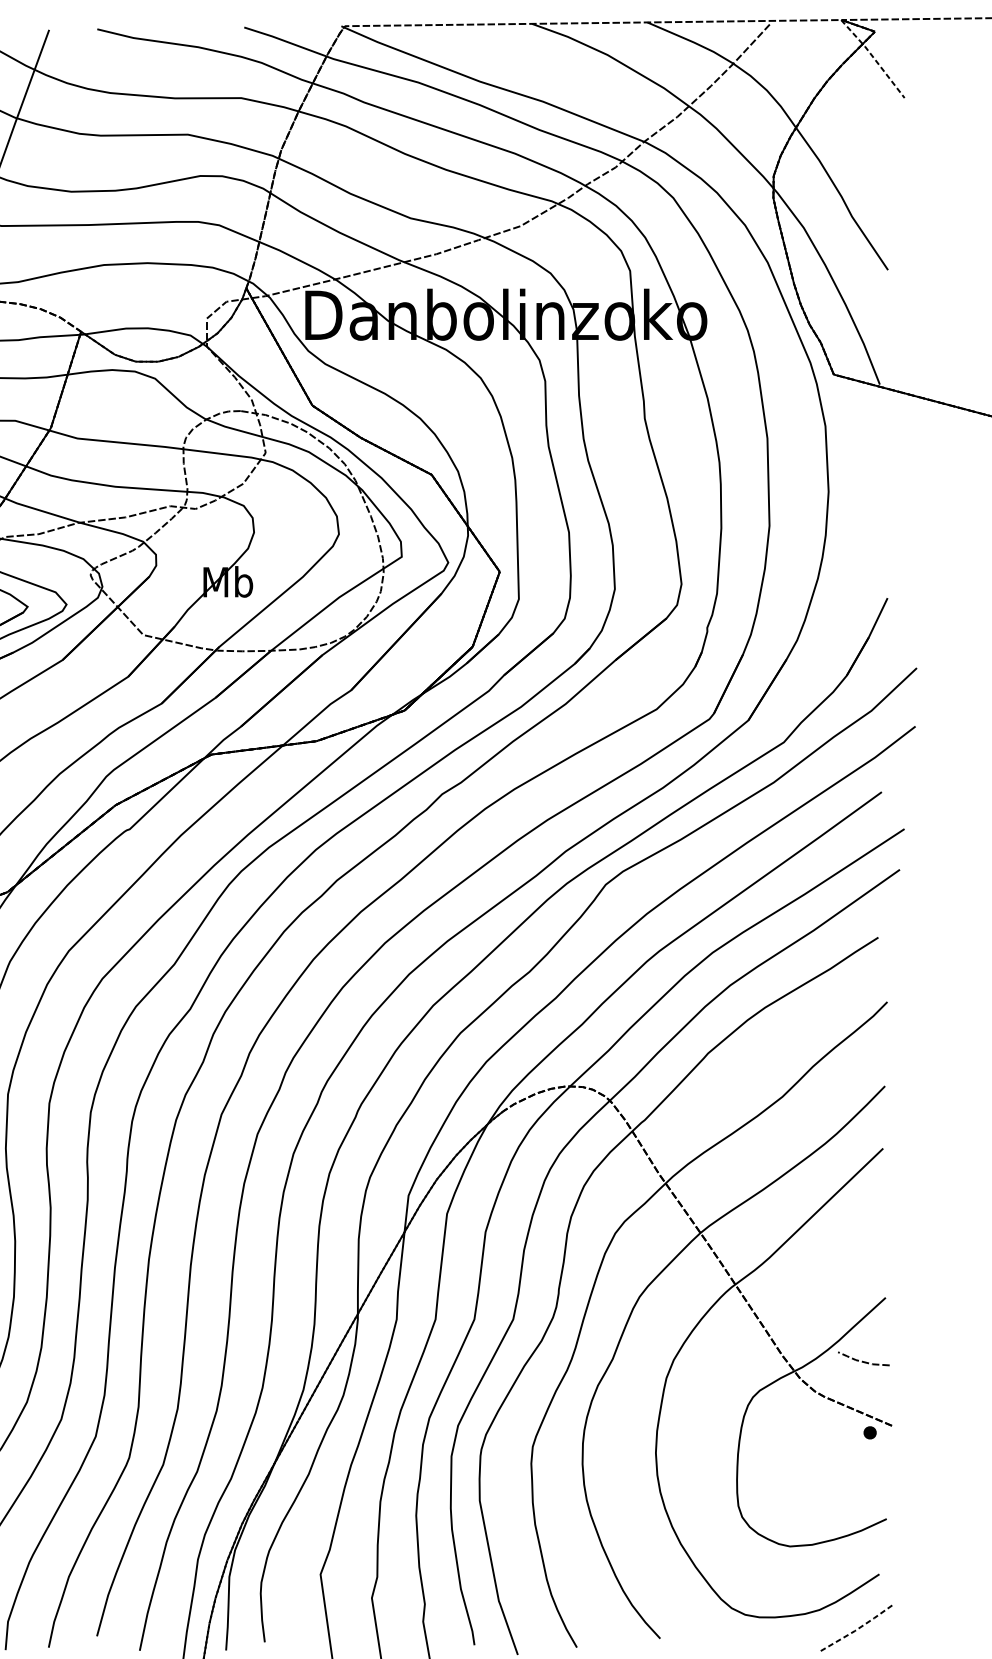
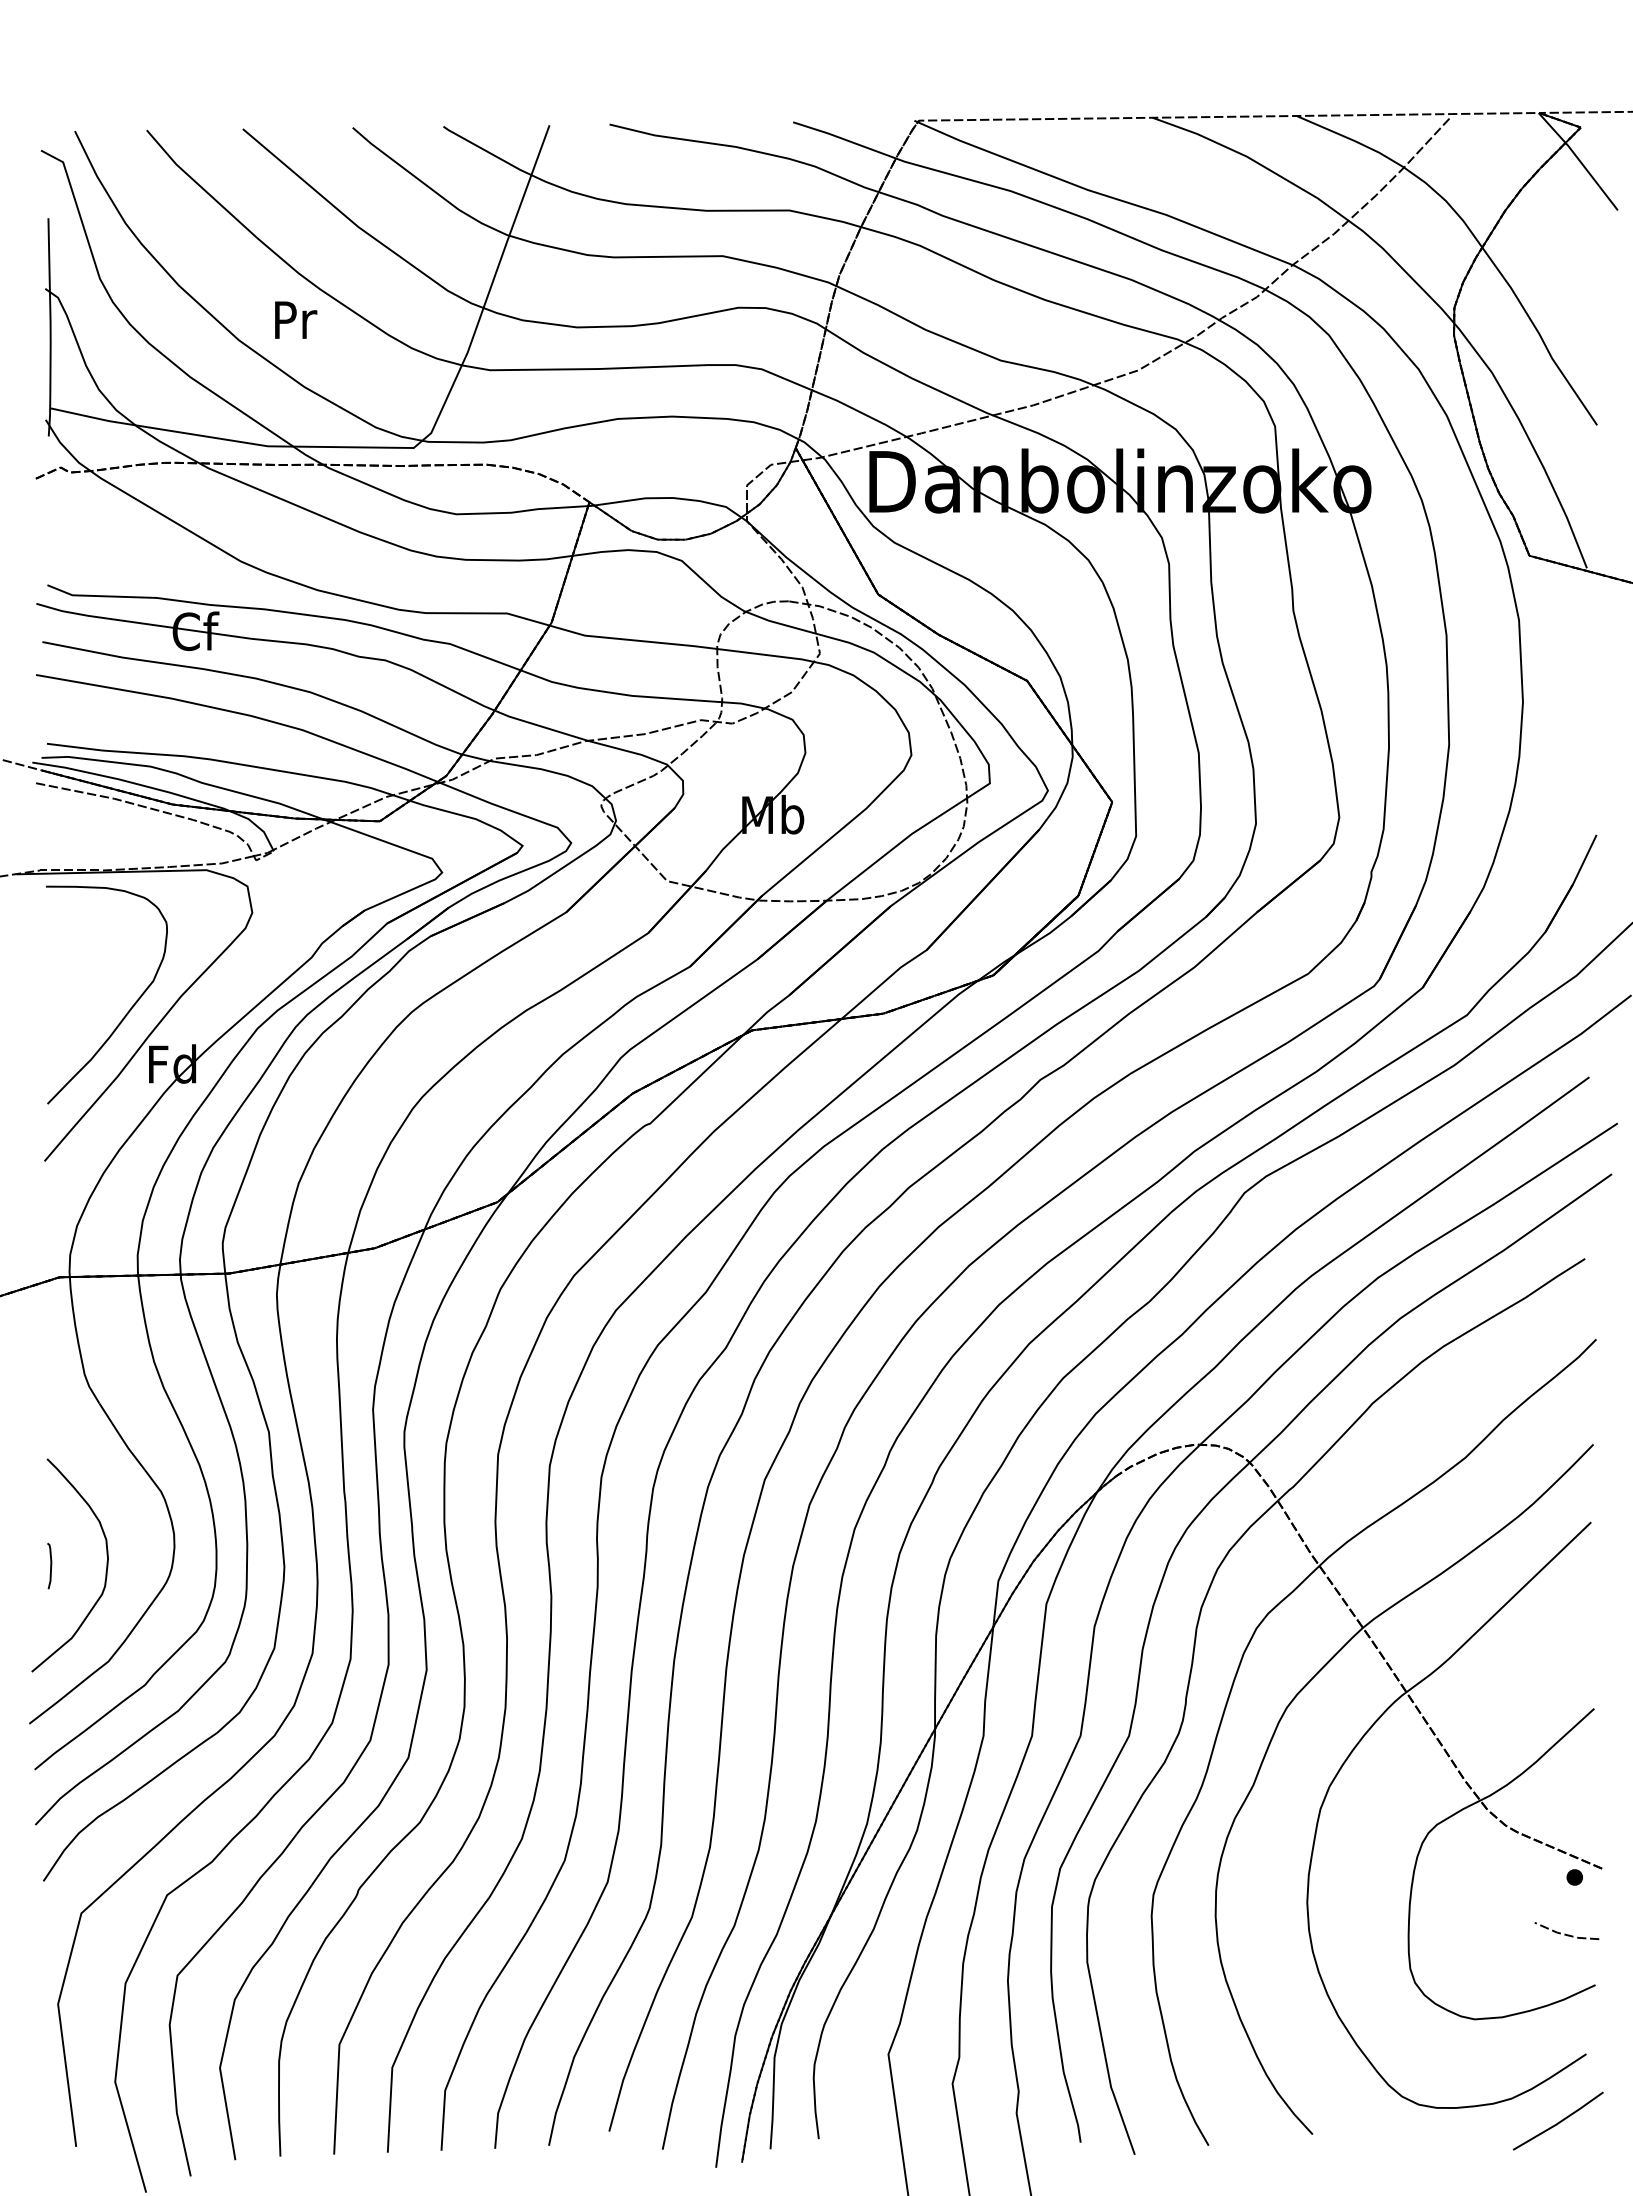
line: (873, 58) -> (1579, 160), dashed -> solid
line: (862, 1360) -> (1565, 1933), moved
line: (857, 1629) -> (1559, 2122), dashed -> solid

